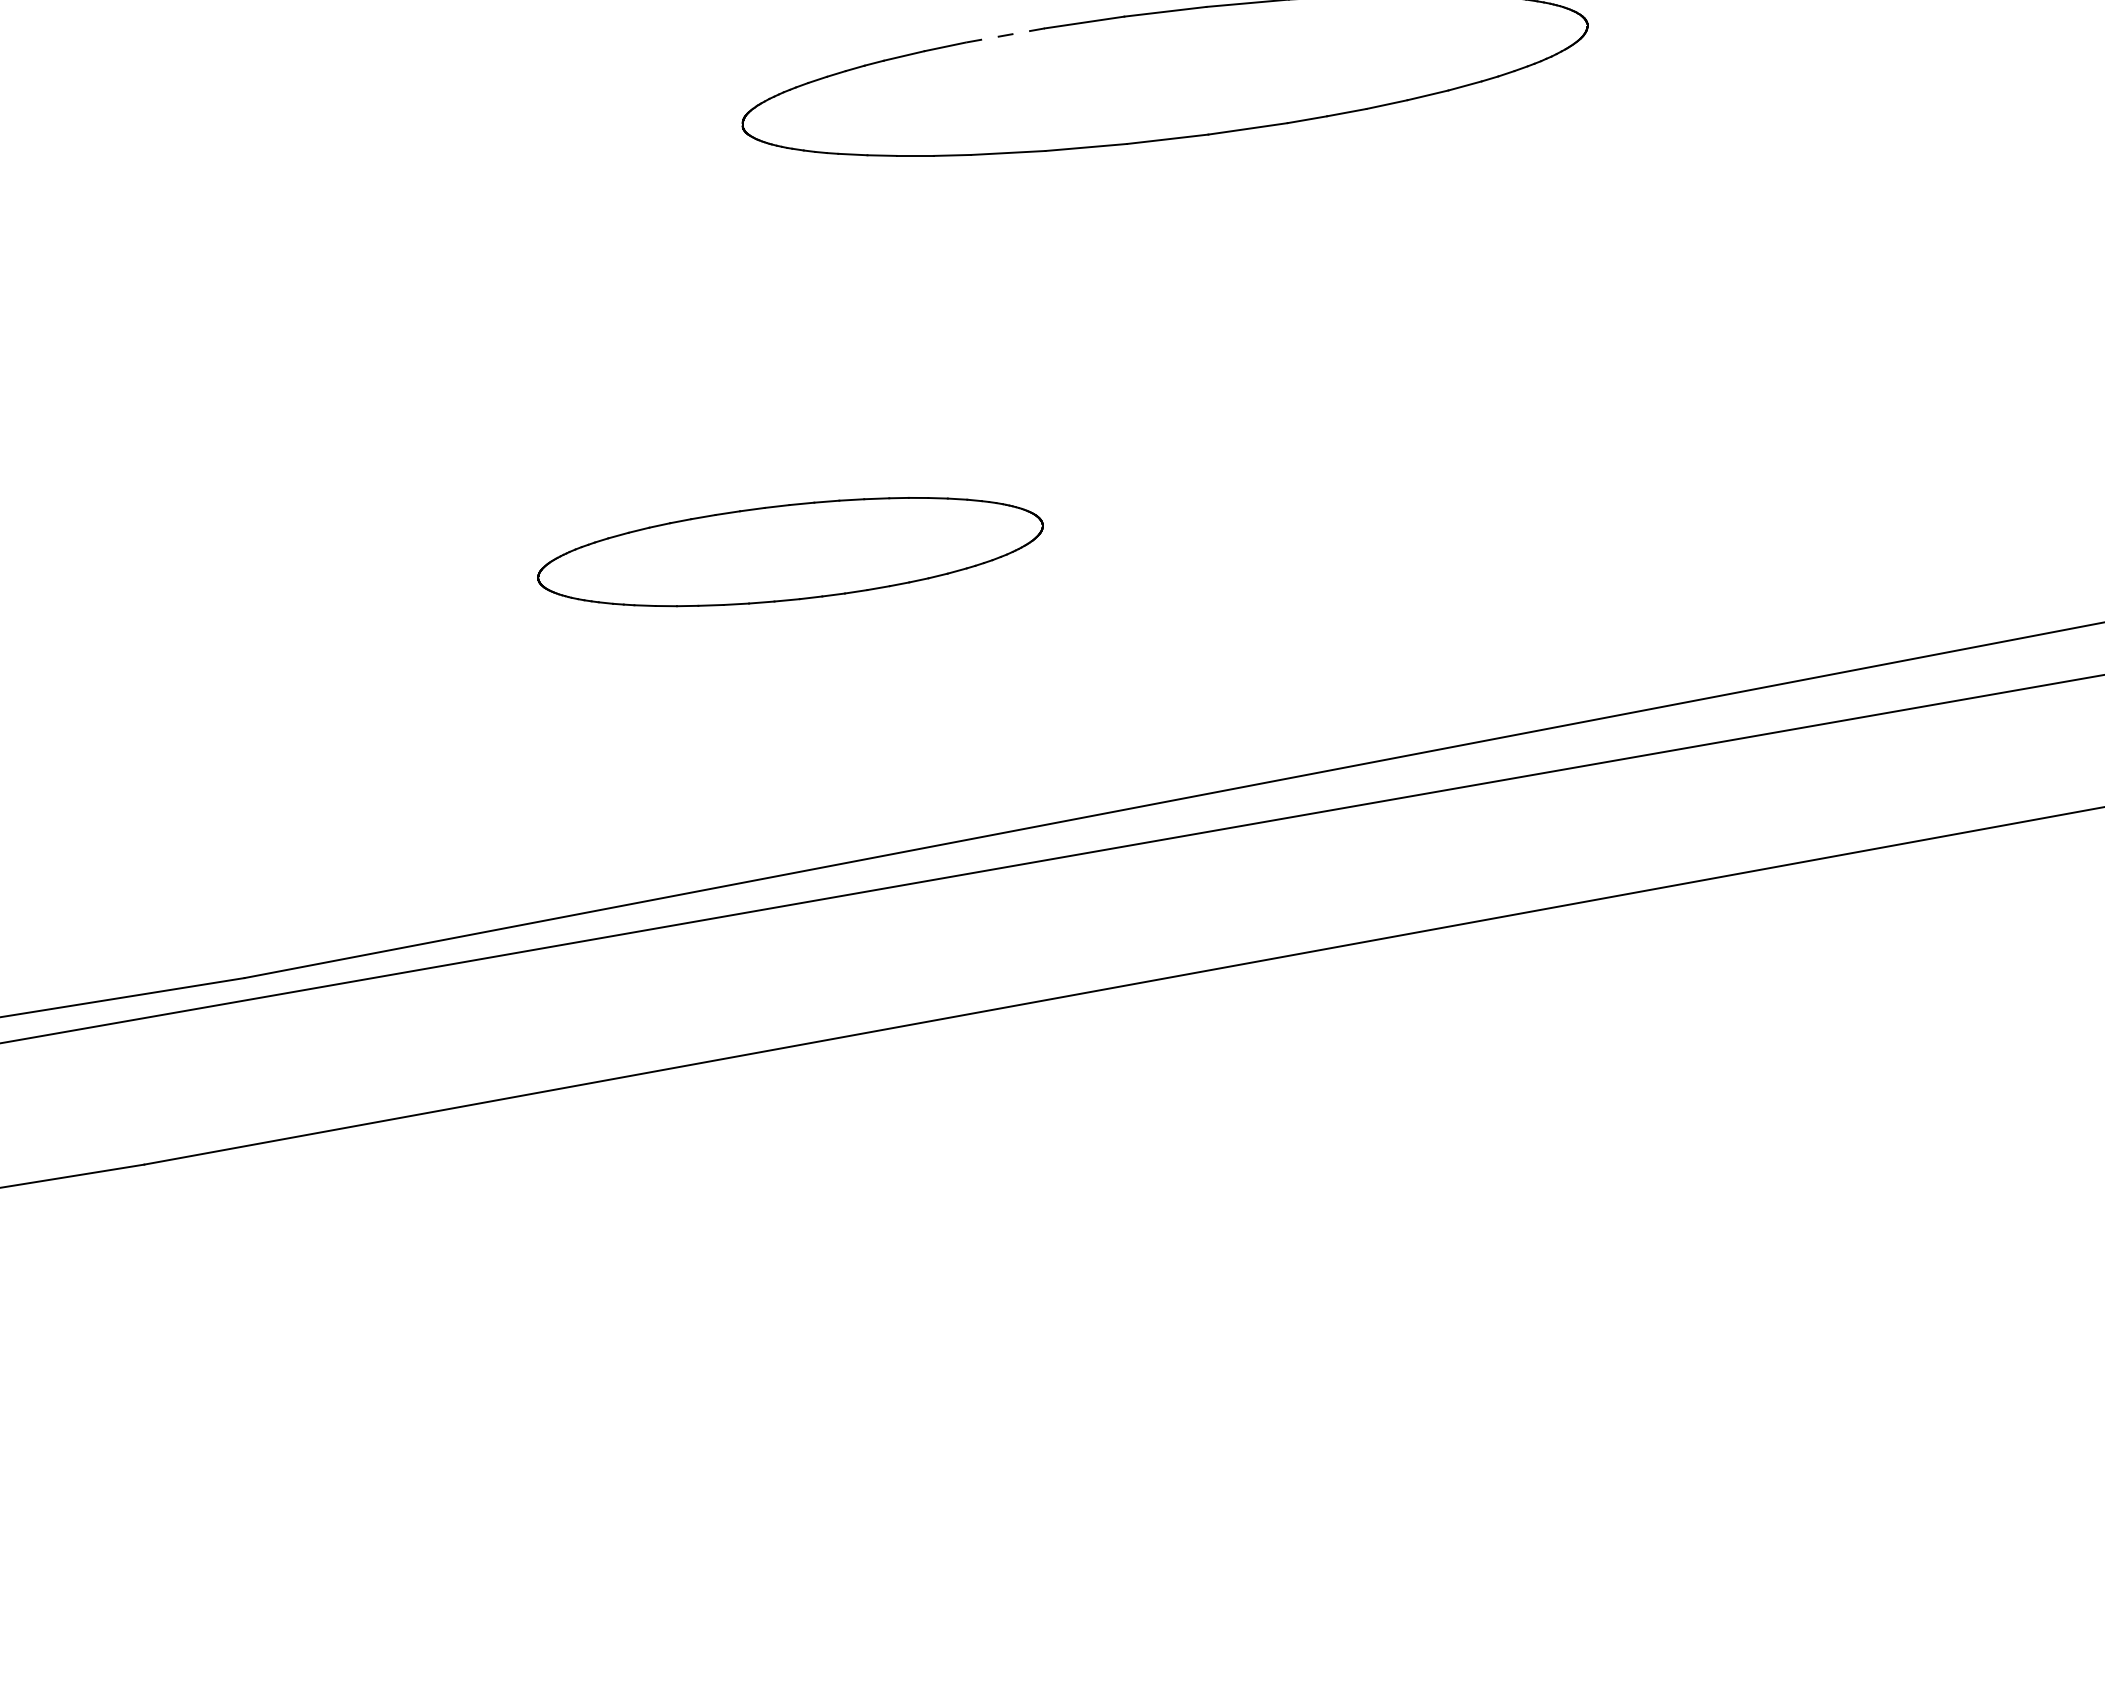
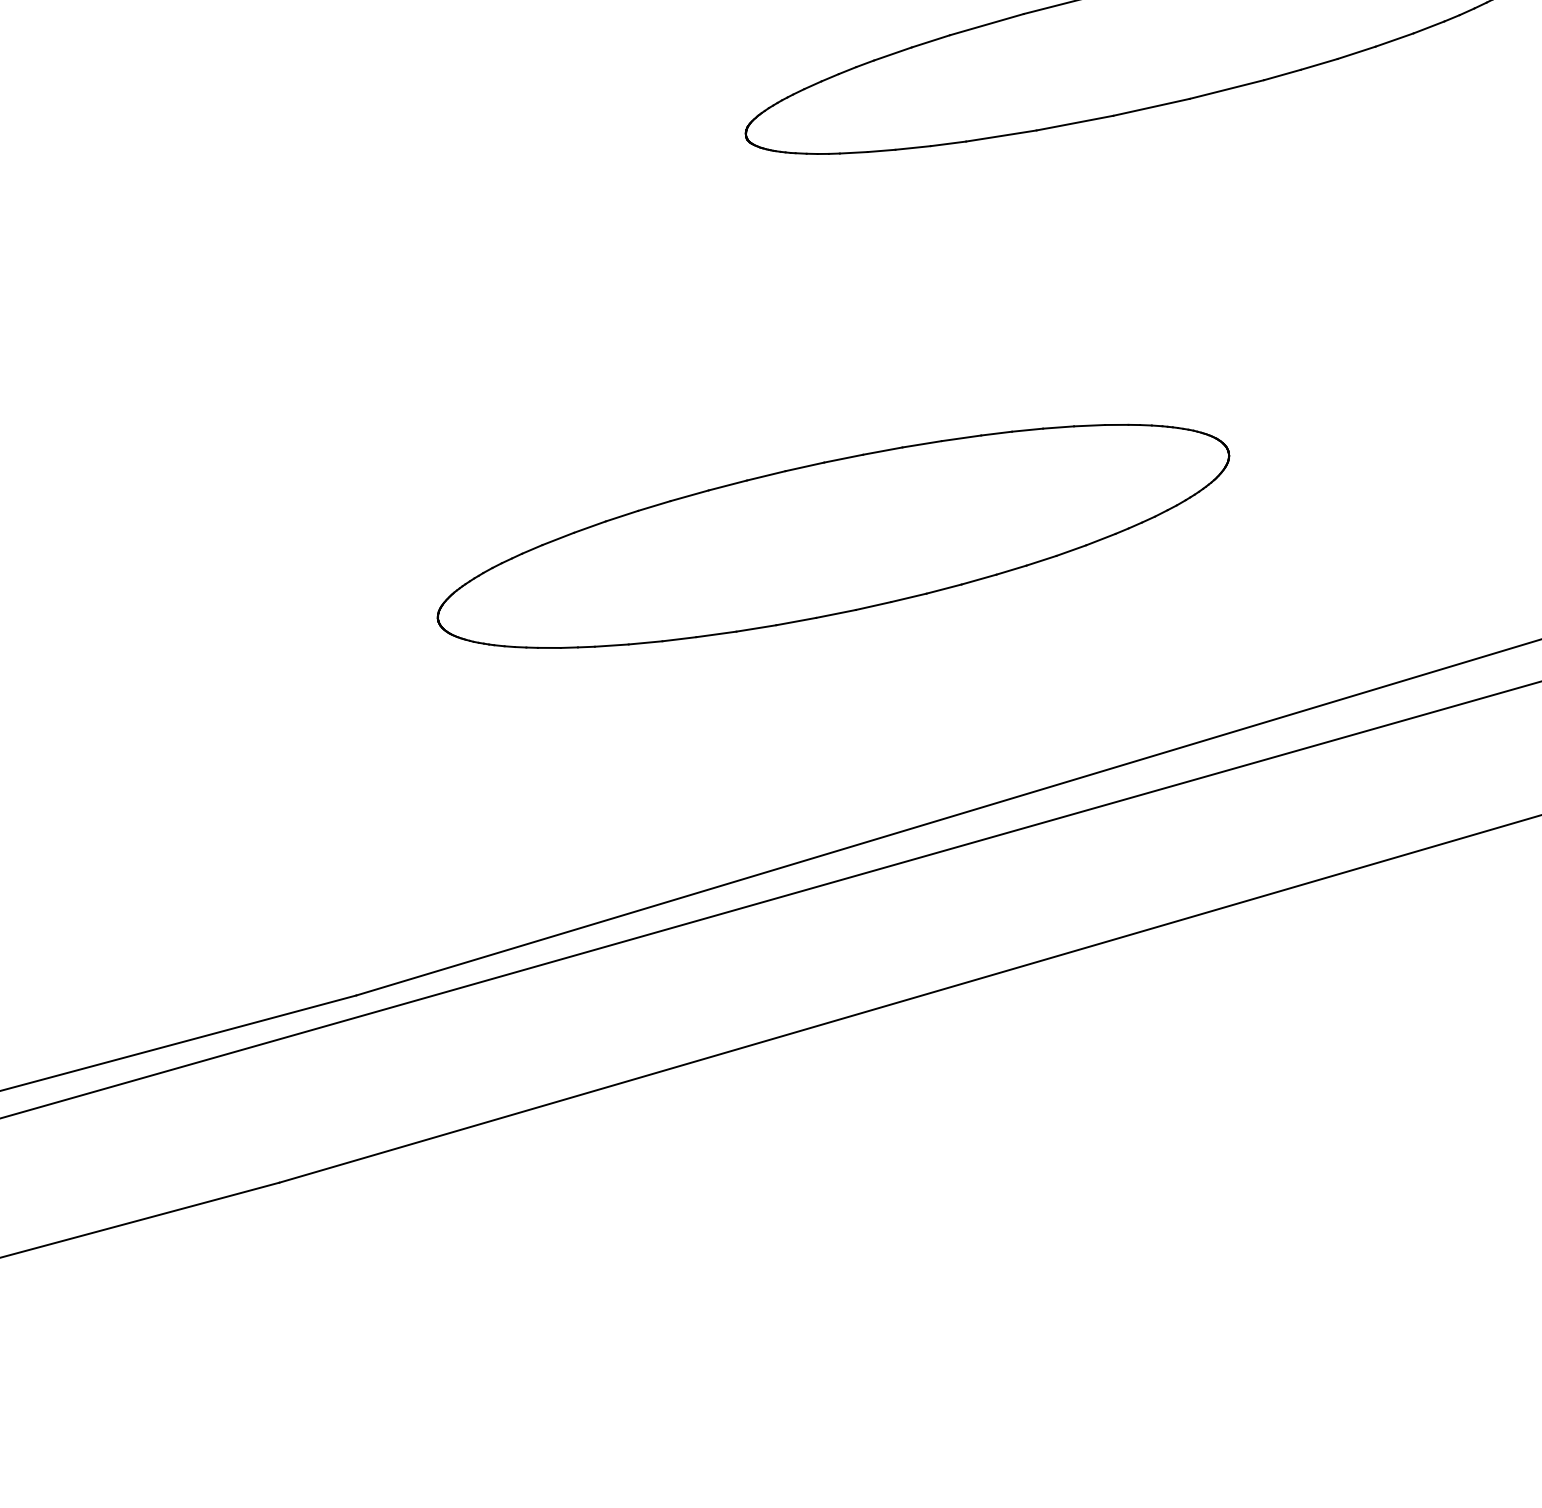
line: (1004, 35) -> (986, 24), dashed -> solid
part: (790, 551) -> (833, 536), size x1.67

